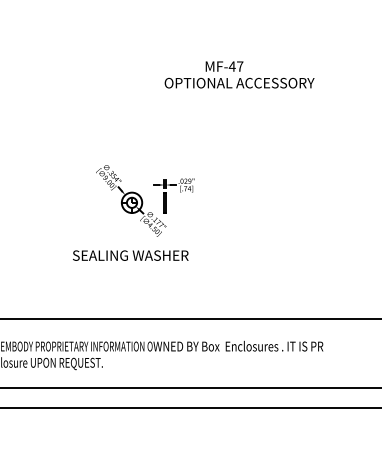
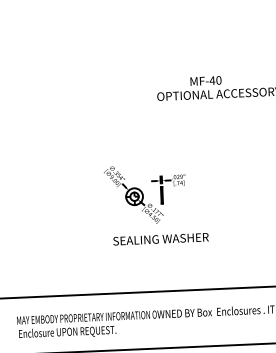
text: (240, 66) -> (219, 80), MF-47 -> MF-40
text: (130, 255) -> (160, 239), moved

